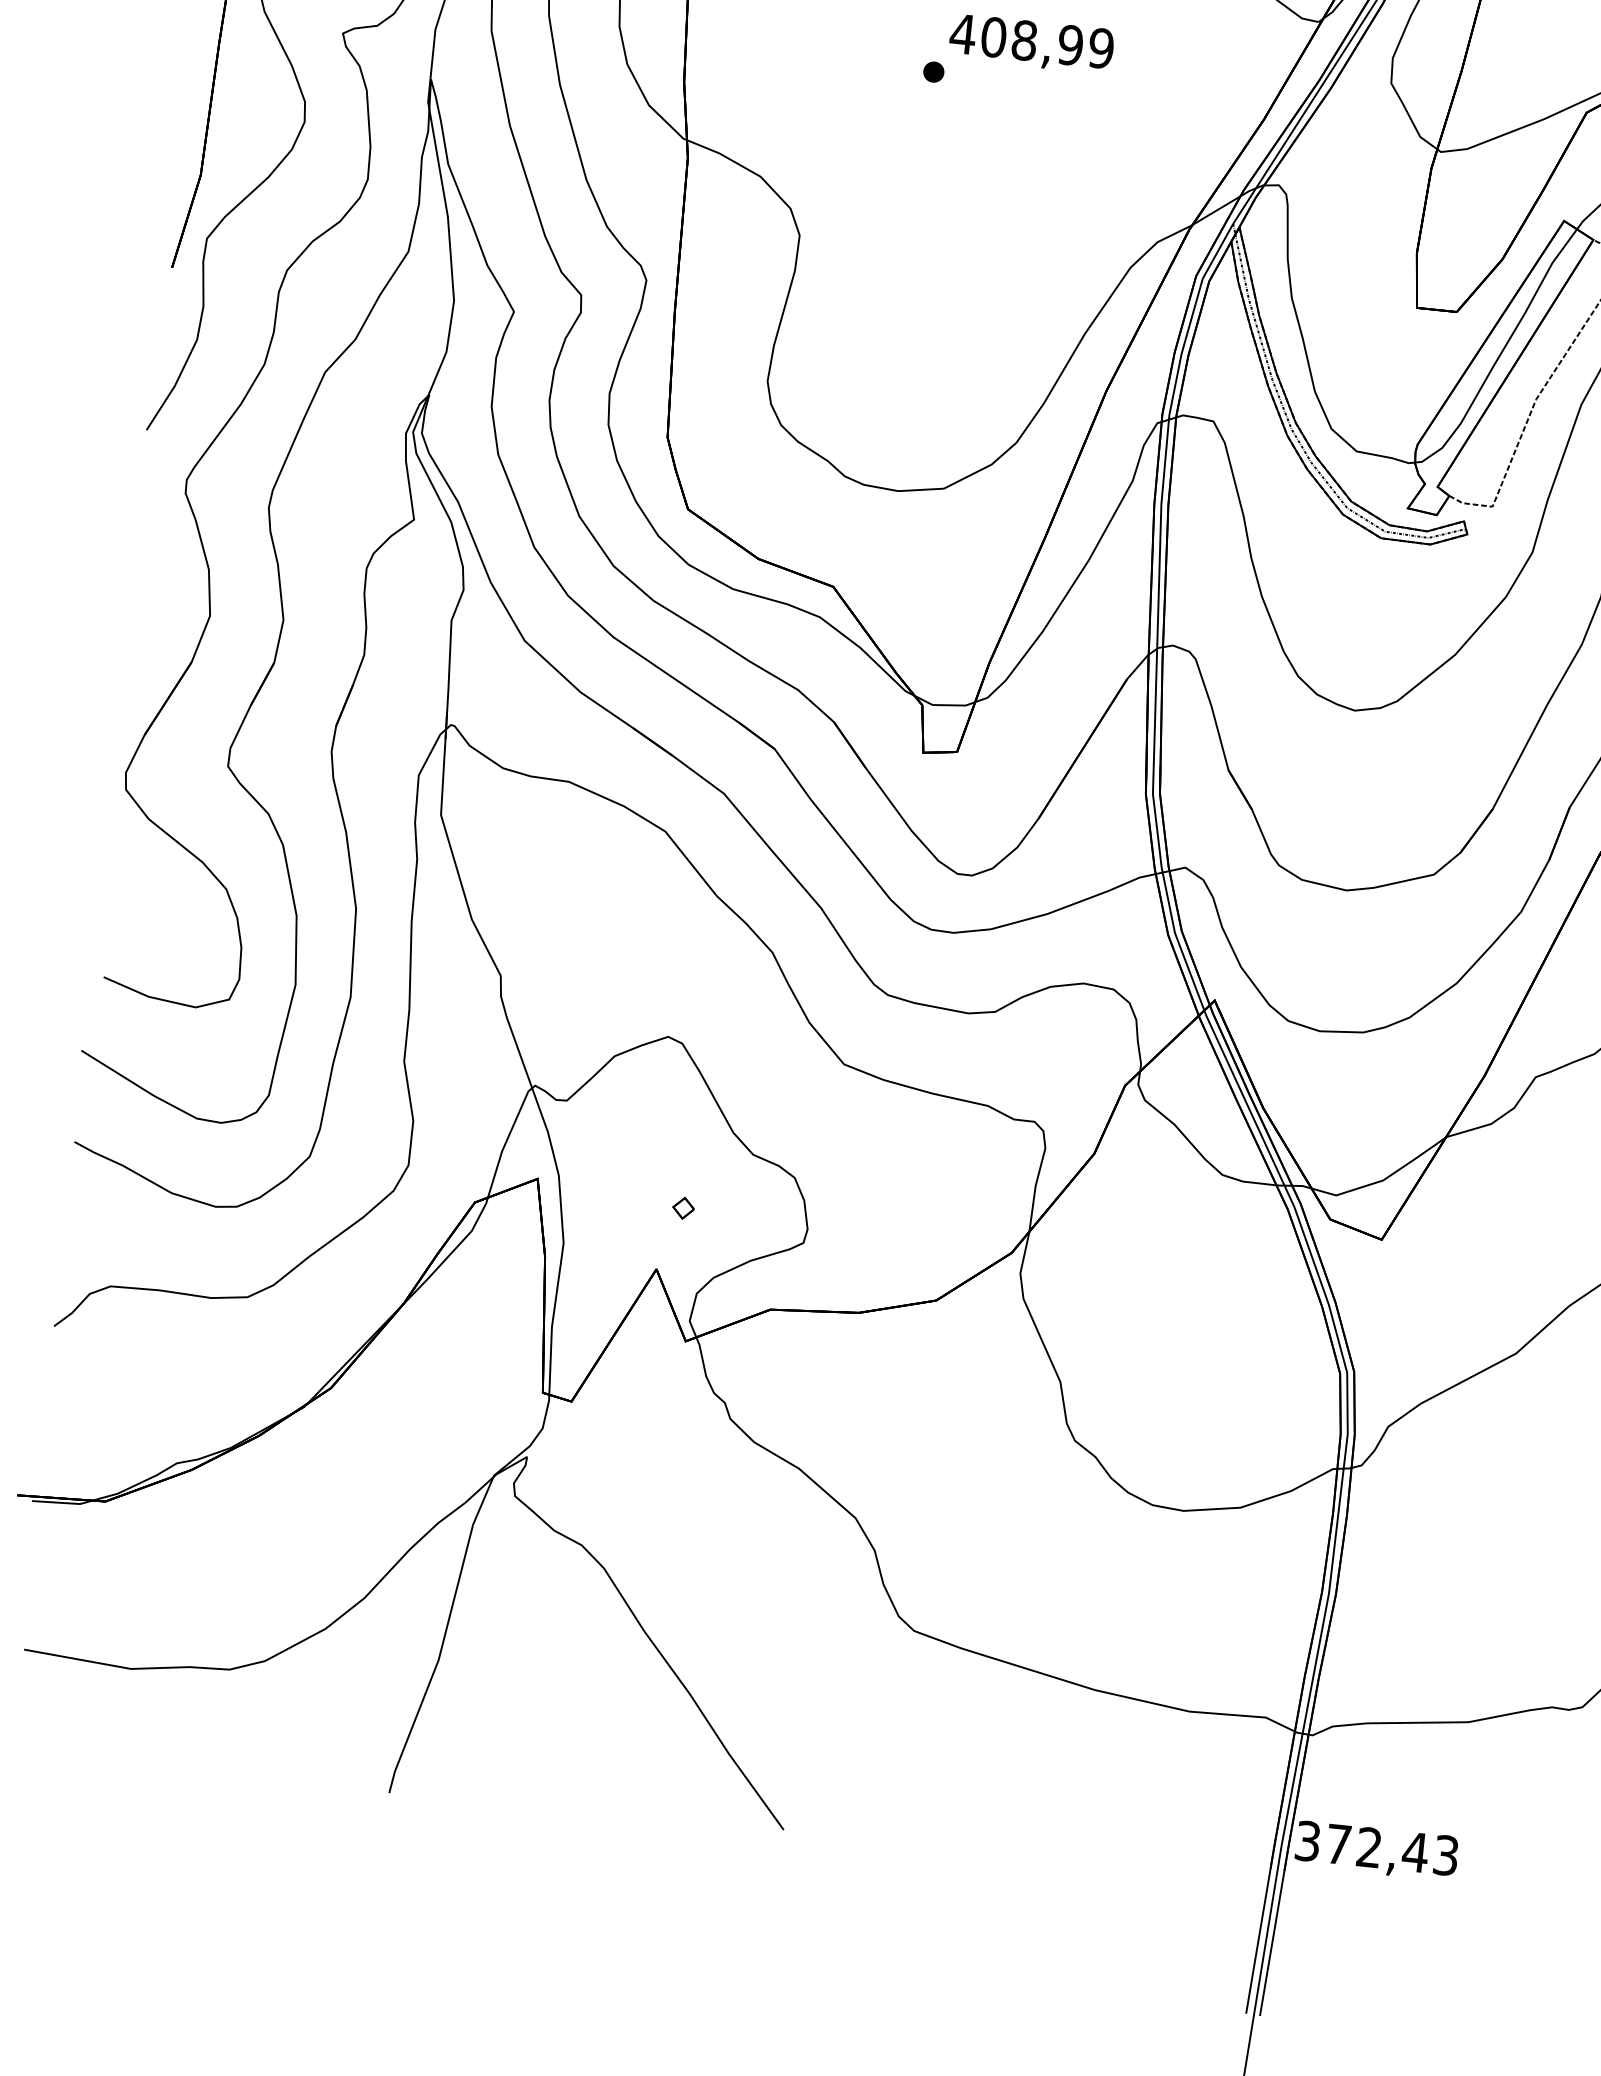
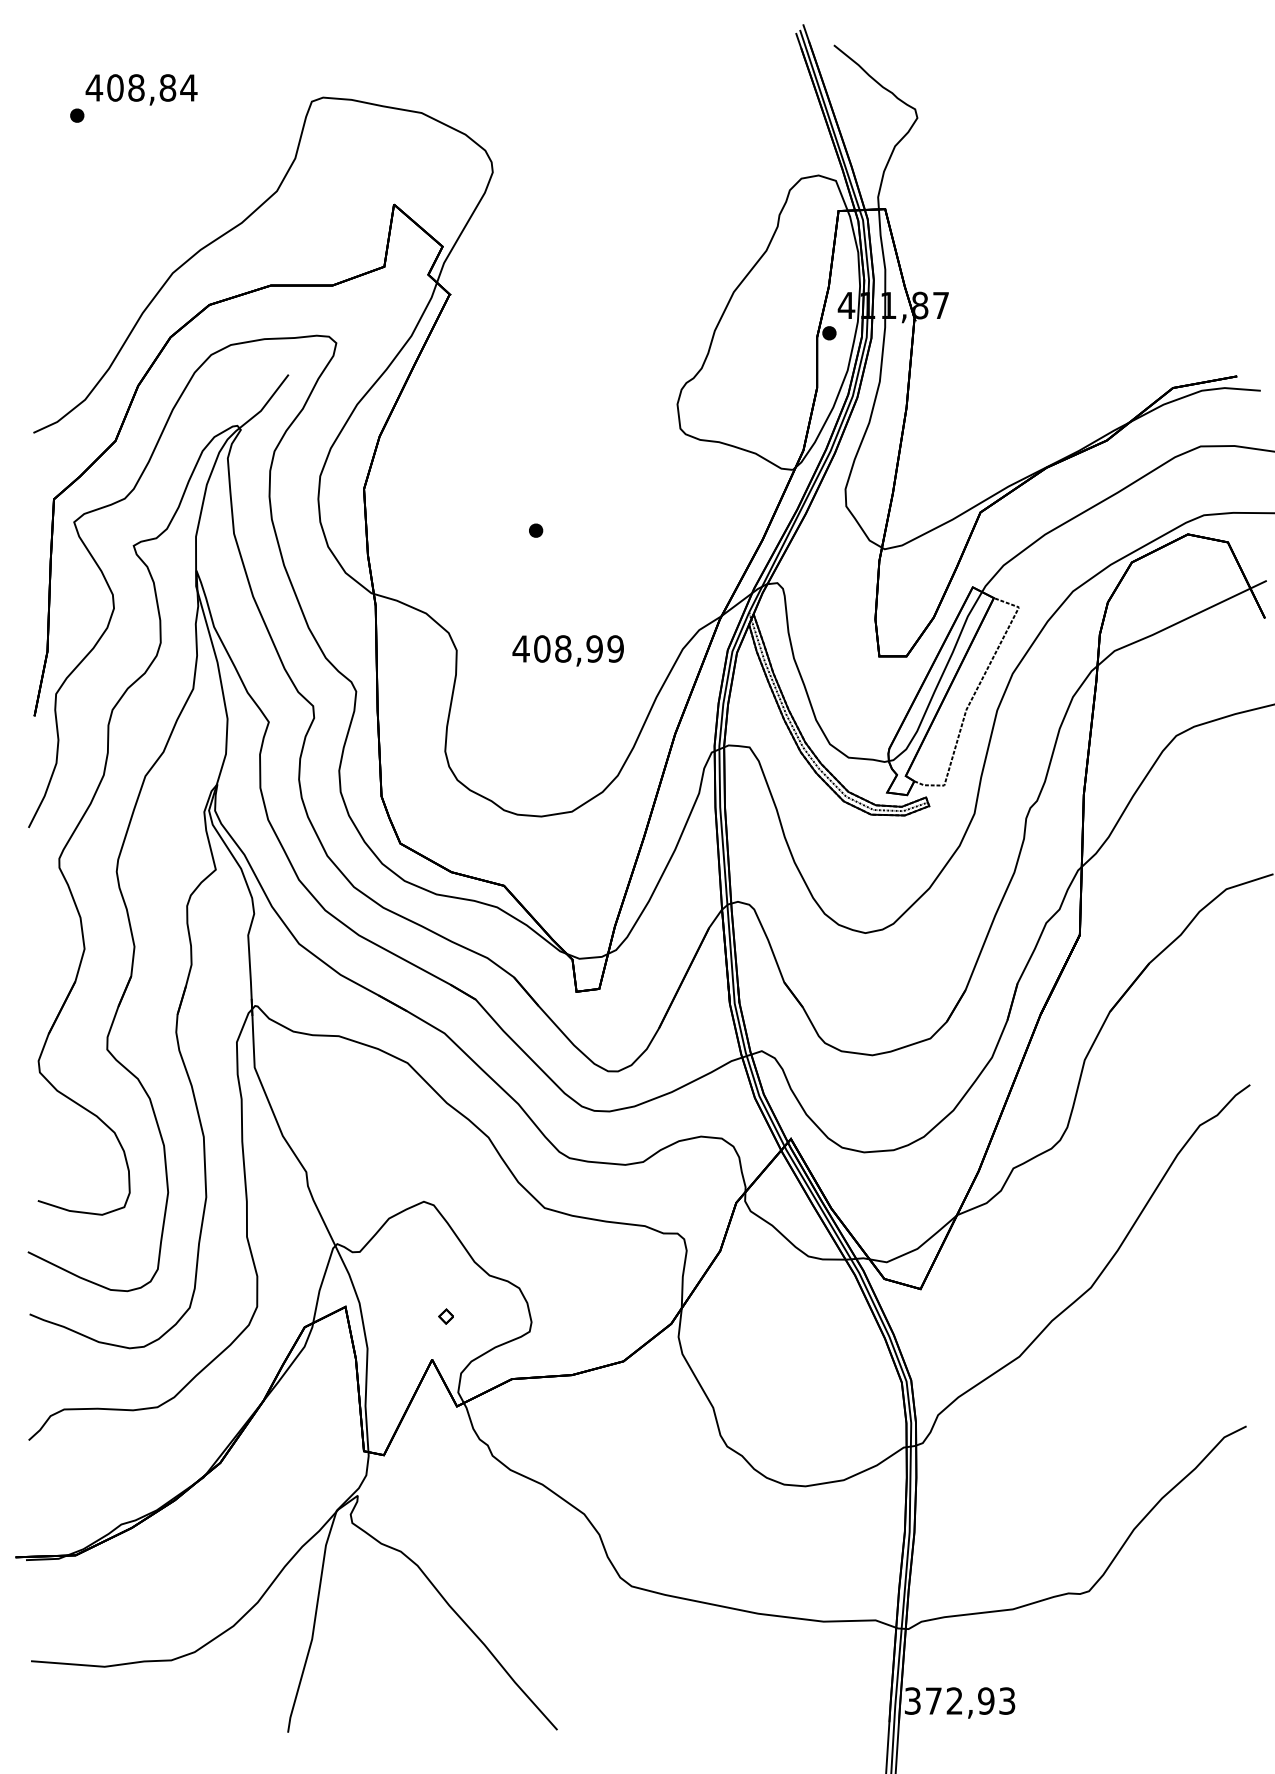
text: (1030, 43) -> (567, 650), moved
text: (1414, 1851) -> (985, 1700), 372,43 -> 372,93

